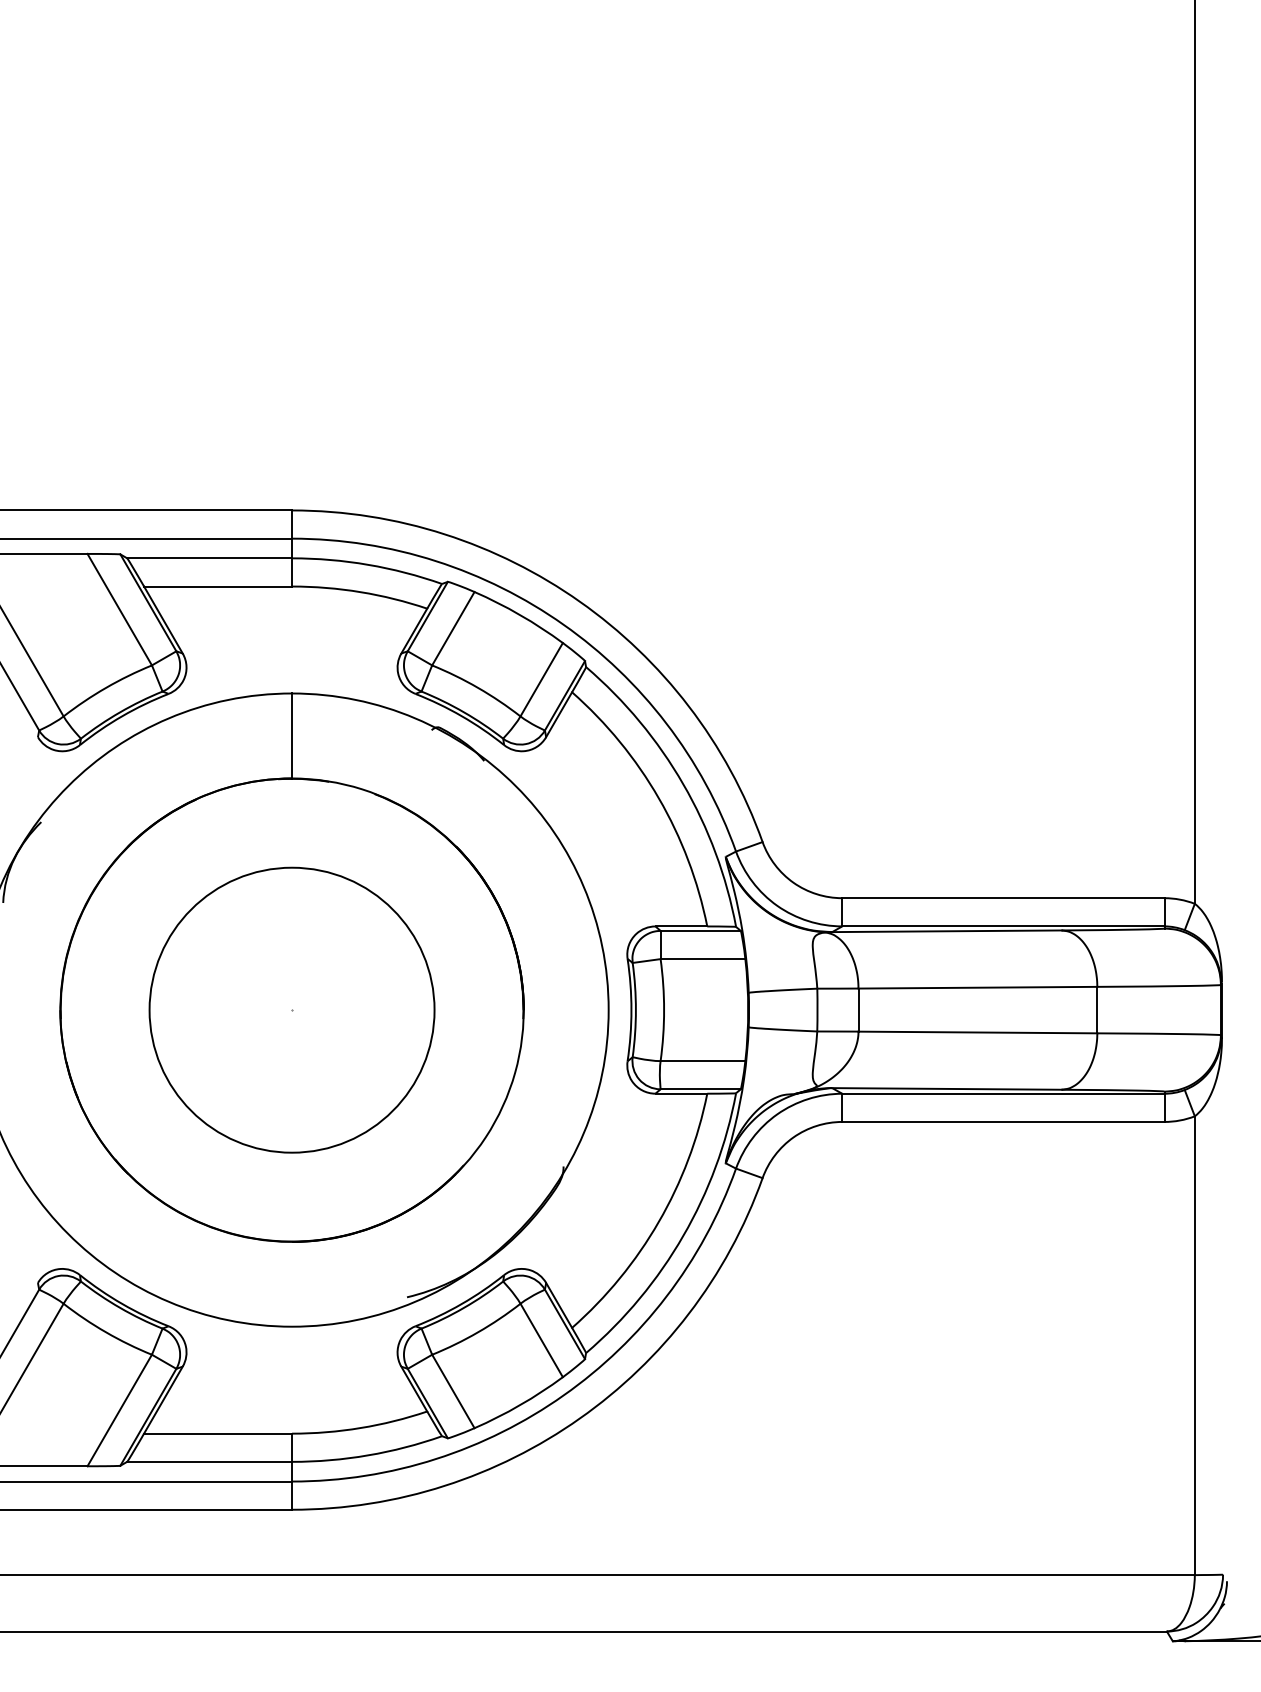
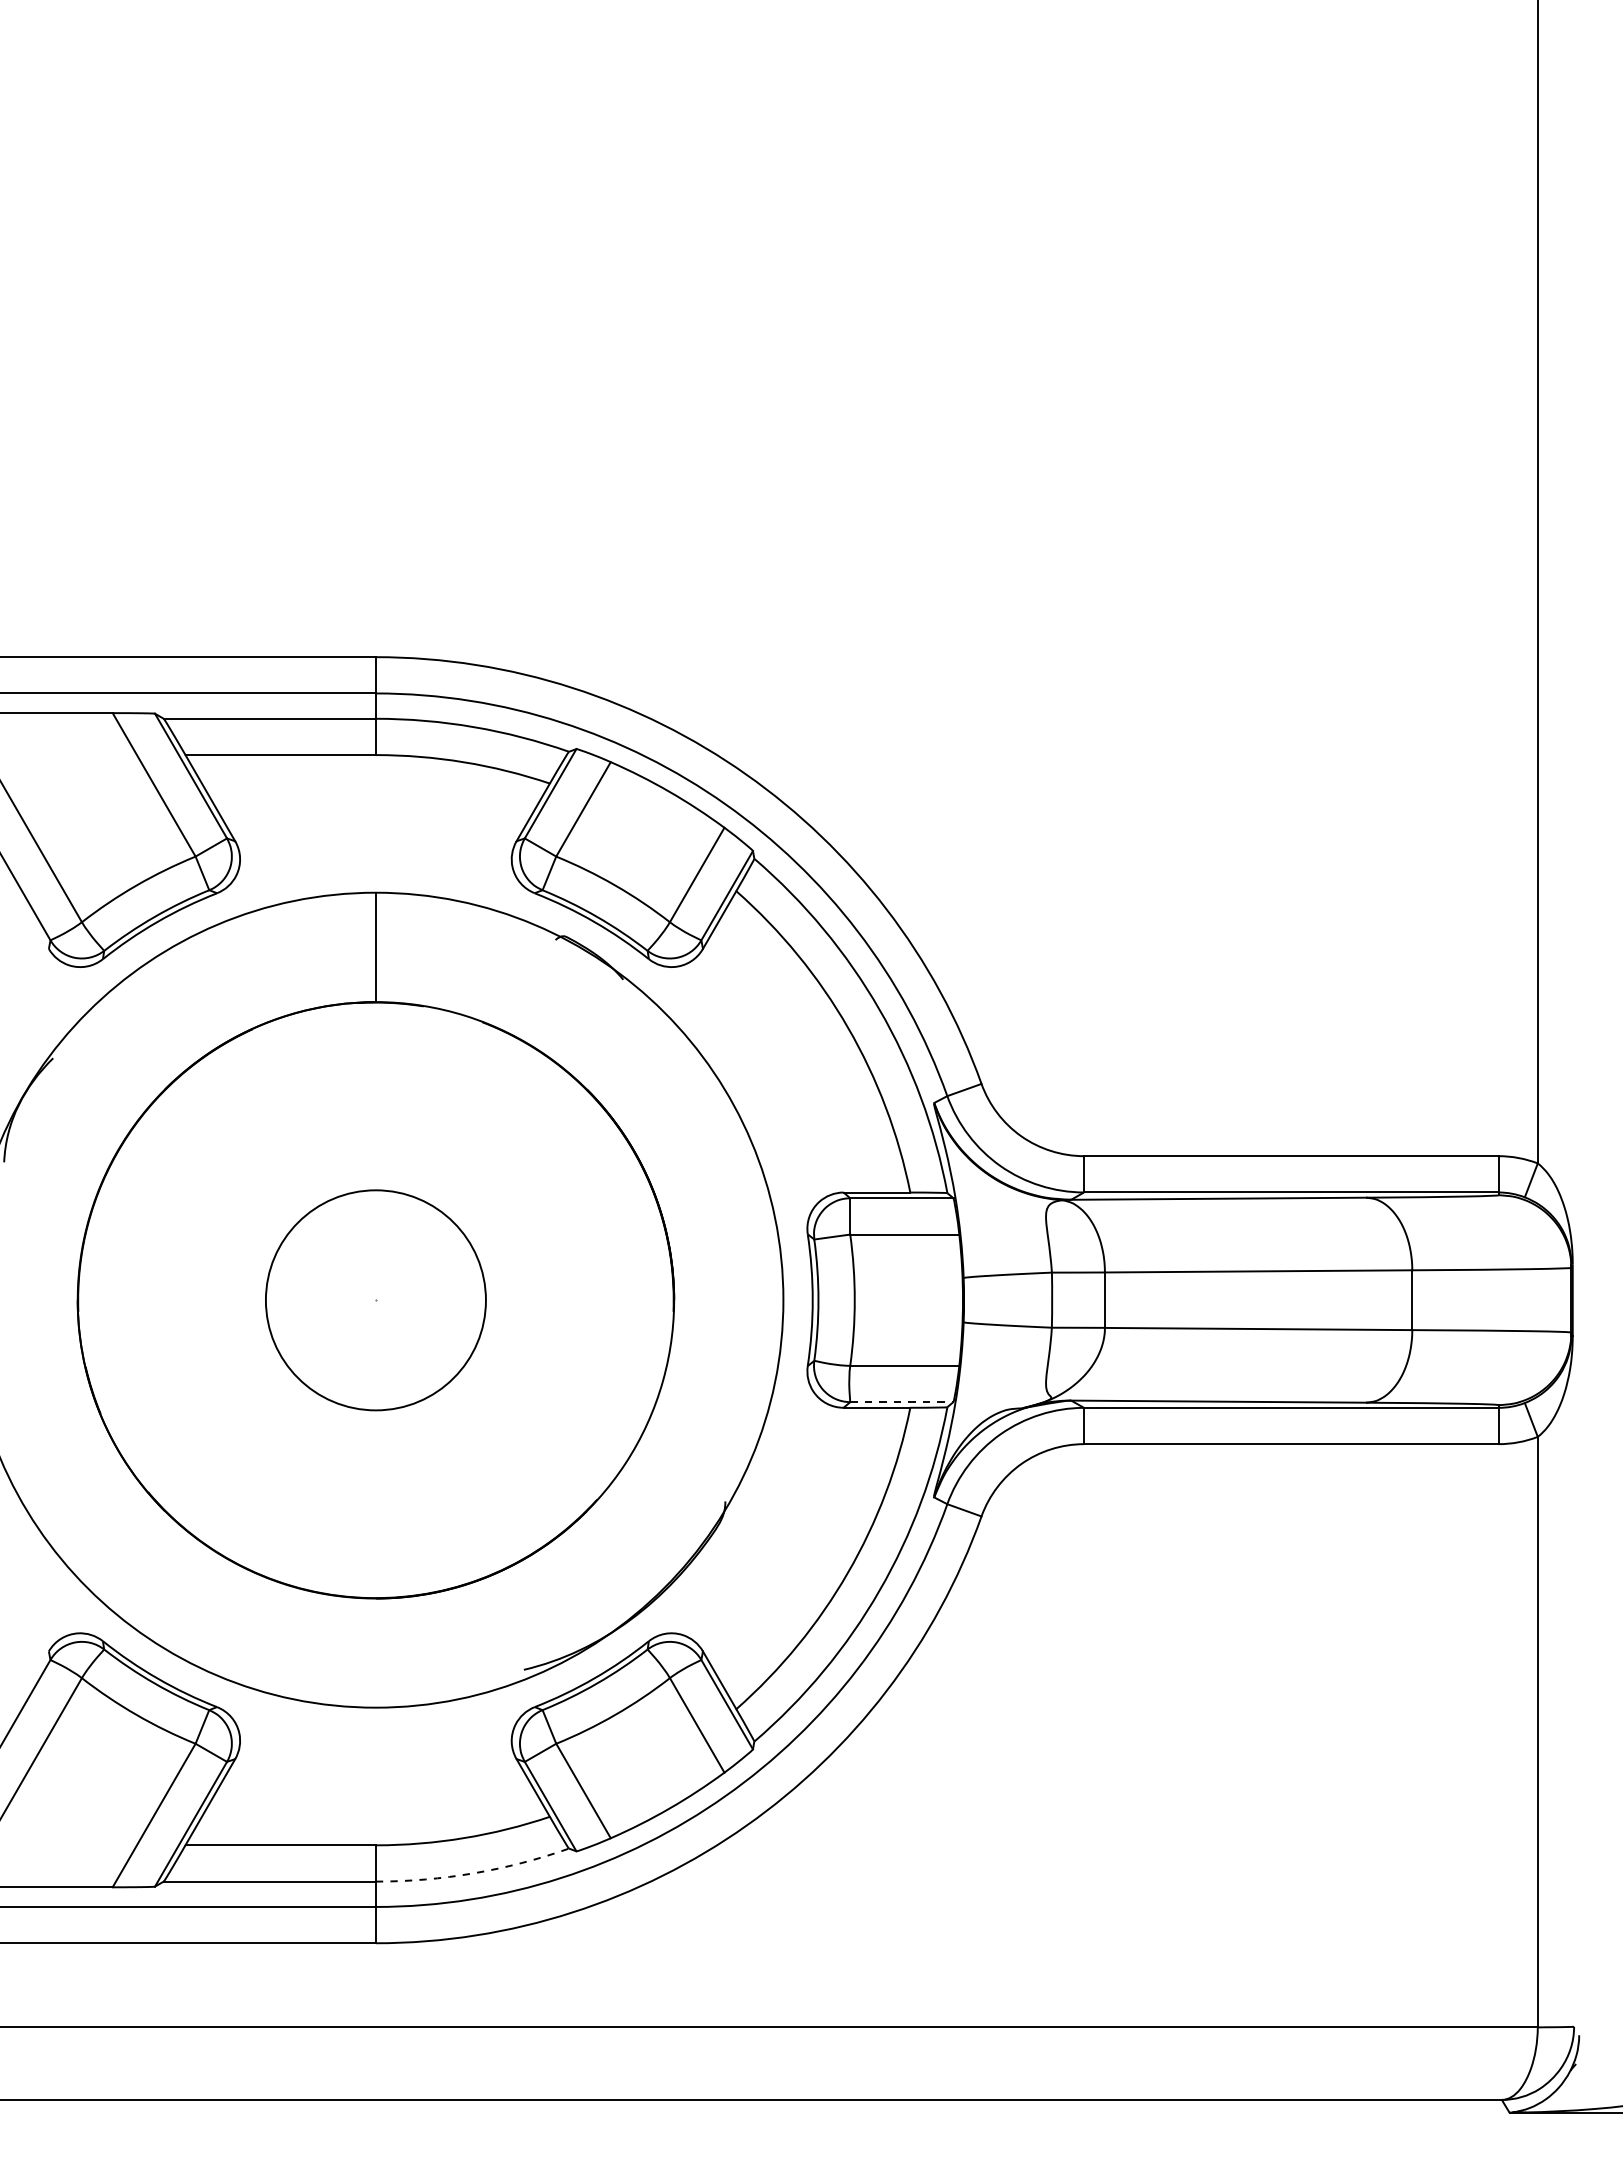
circle: (291, 1009) -> (375, 1299), size x0.6
line: (700, 1089) -> (901, 1402), solid -> dashed
arc: (367, 1455) -> (473, 1873), solid -> dashed

